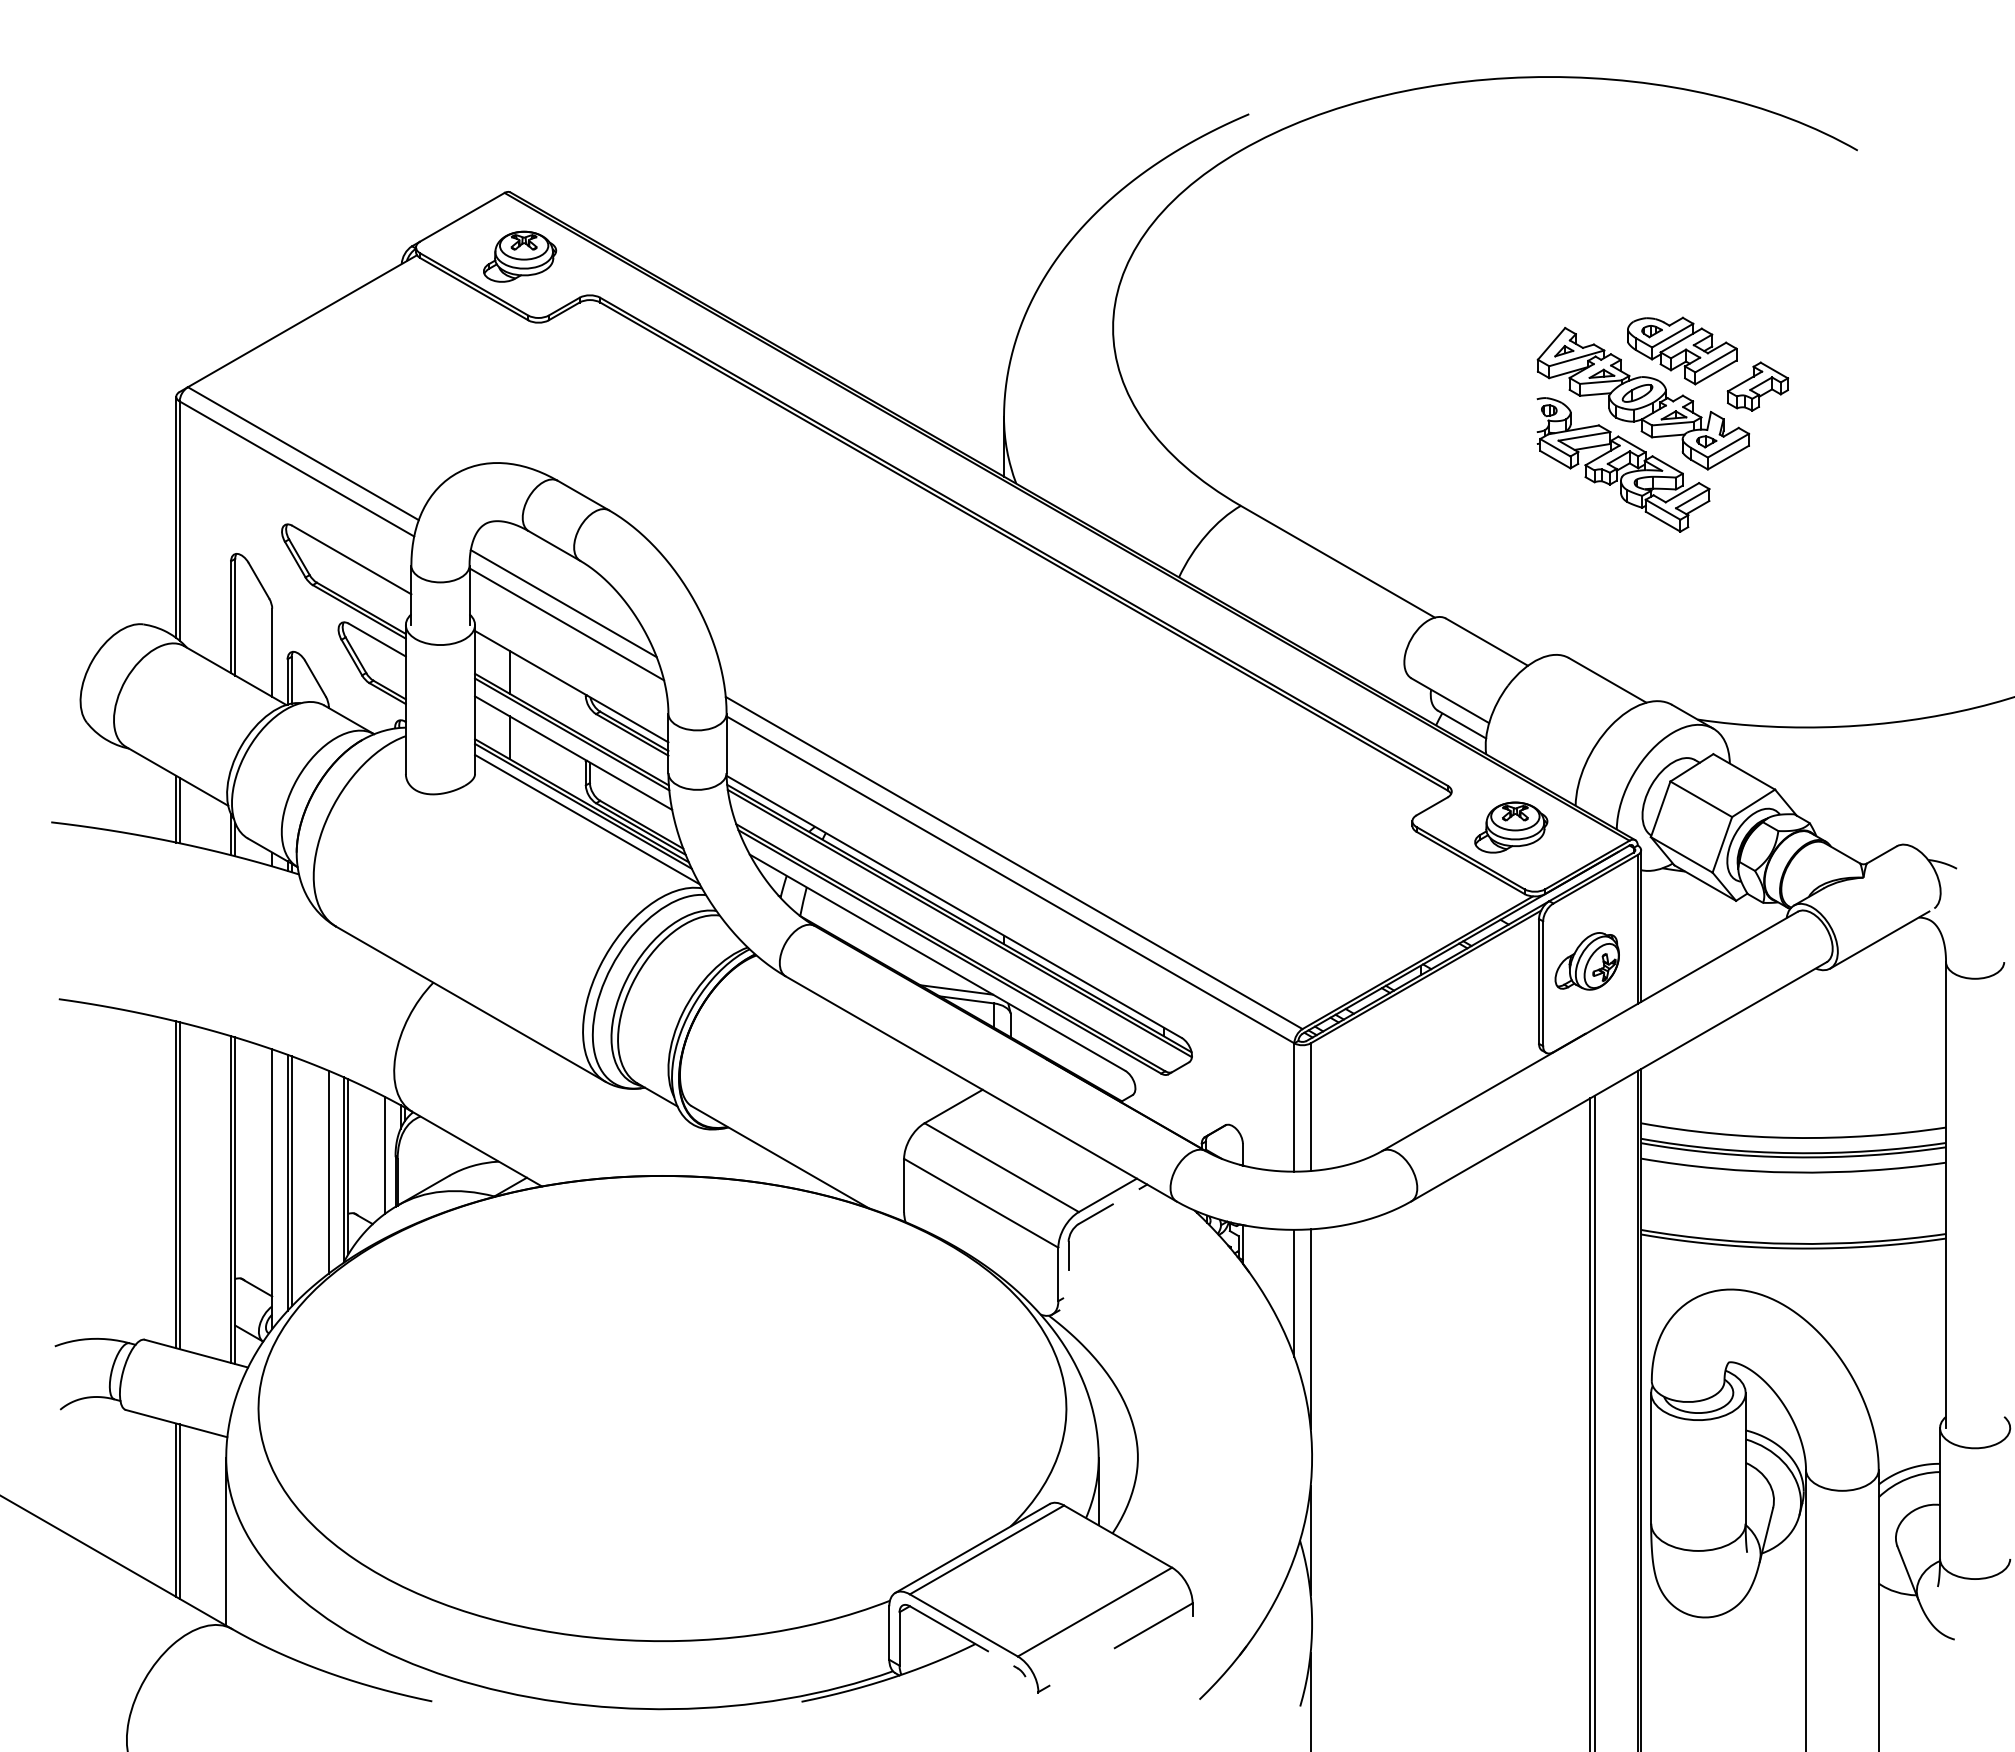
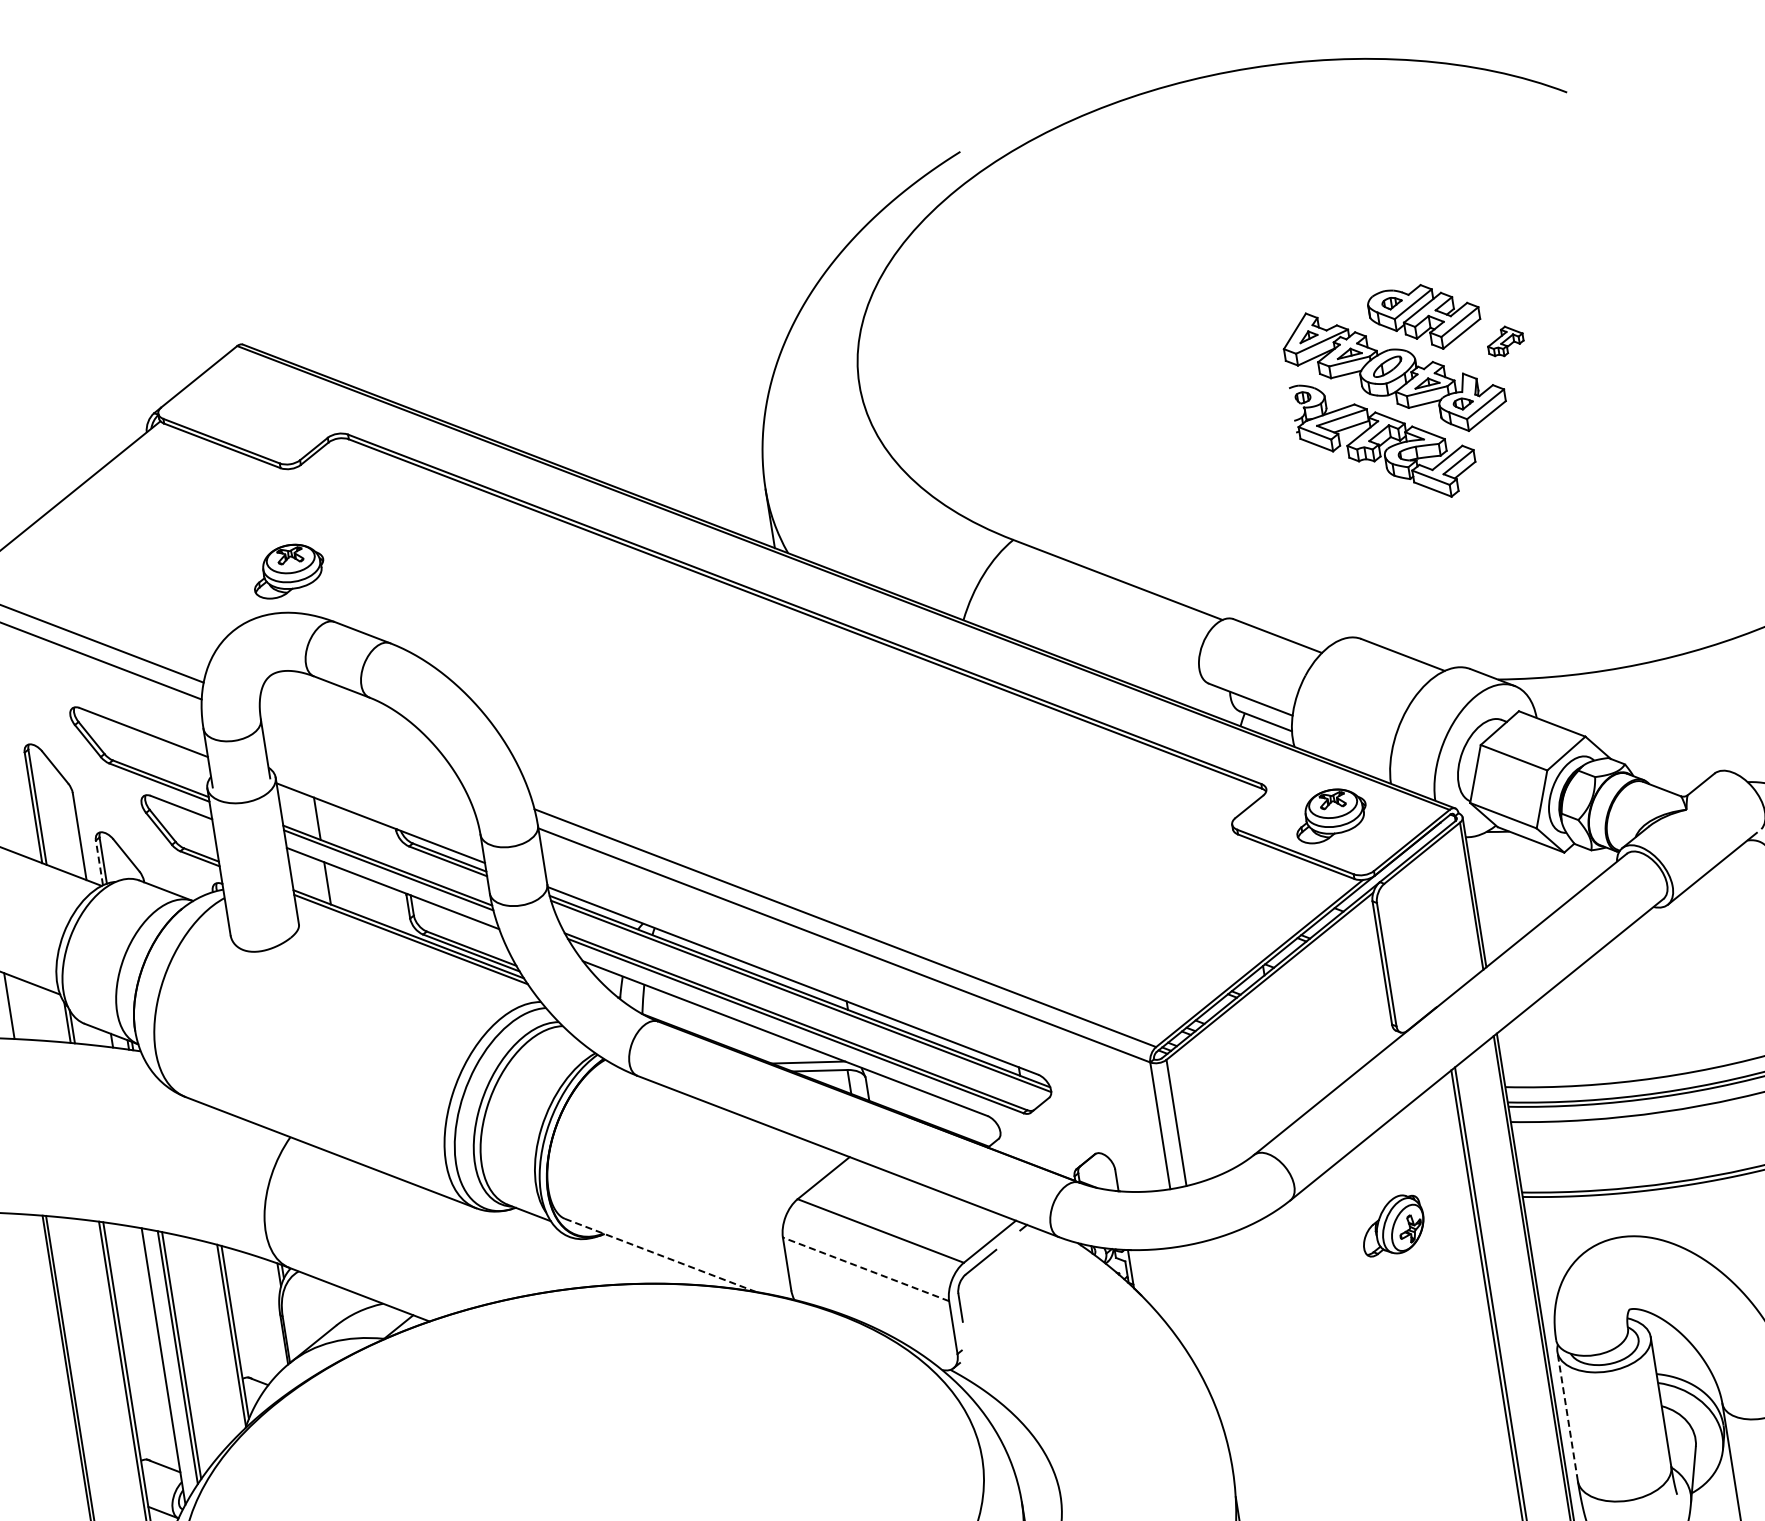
part: (520, 256) -> (288, 570), moved
part: (1757, 386) -> (1504, 341), size x0.6
line: (563, 603) -> (359, 742), removed
line: (566, 624) -> (365, 762), removed
line: (287, 681) -> (99, 862), solid -> dashed
line: (179, 810) -> (12, 1006), removed
line: (587, 819) -> (417, 951), removed
part: (1586, 961) -> (1391, 1225), moved
line: (385, 1155) -> (270, 1315), removed
line: (780, 1157) -> (660, 1255), solid -> dashed
line: (328, 1171) -> (216, 1340), removed
line: (981, 1203) -> (866, 1269), solid -> dashed
line: (1294, 1292) -> (1189, 1308), removed
line: (1310, 1328) -> (1210, 1341), removed
line: (1651, 1457) -> (1567, 1415), solid -> dashed

